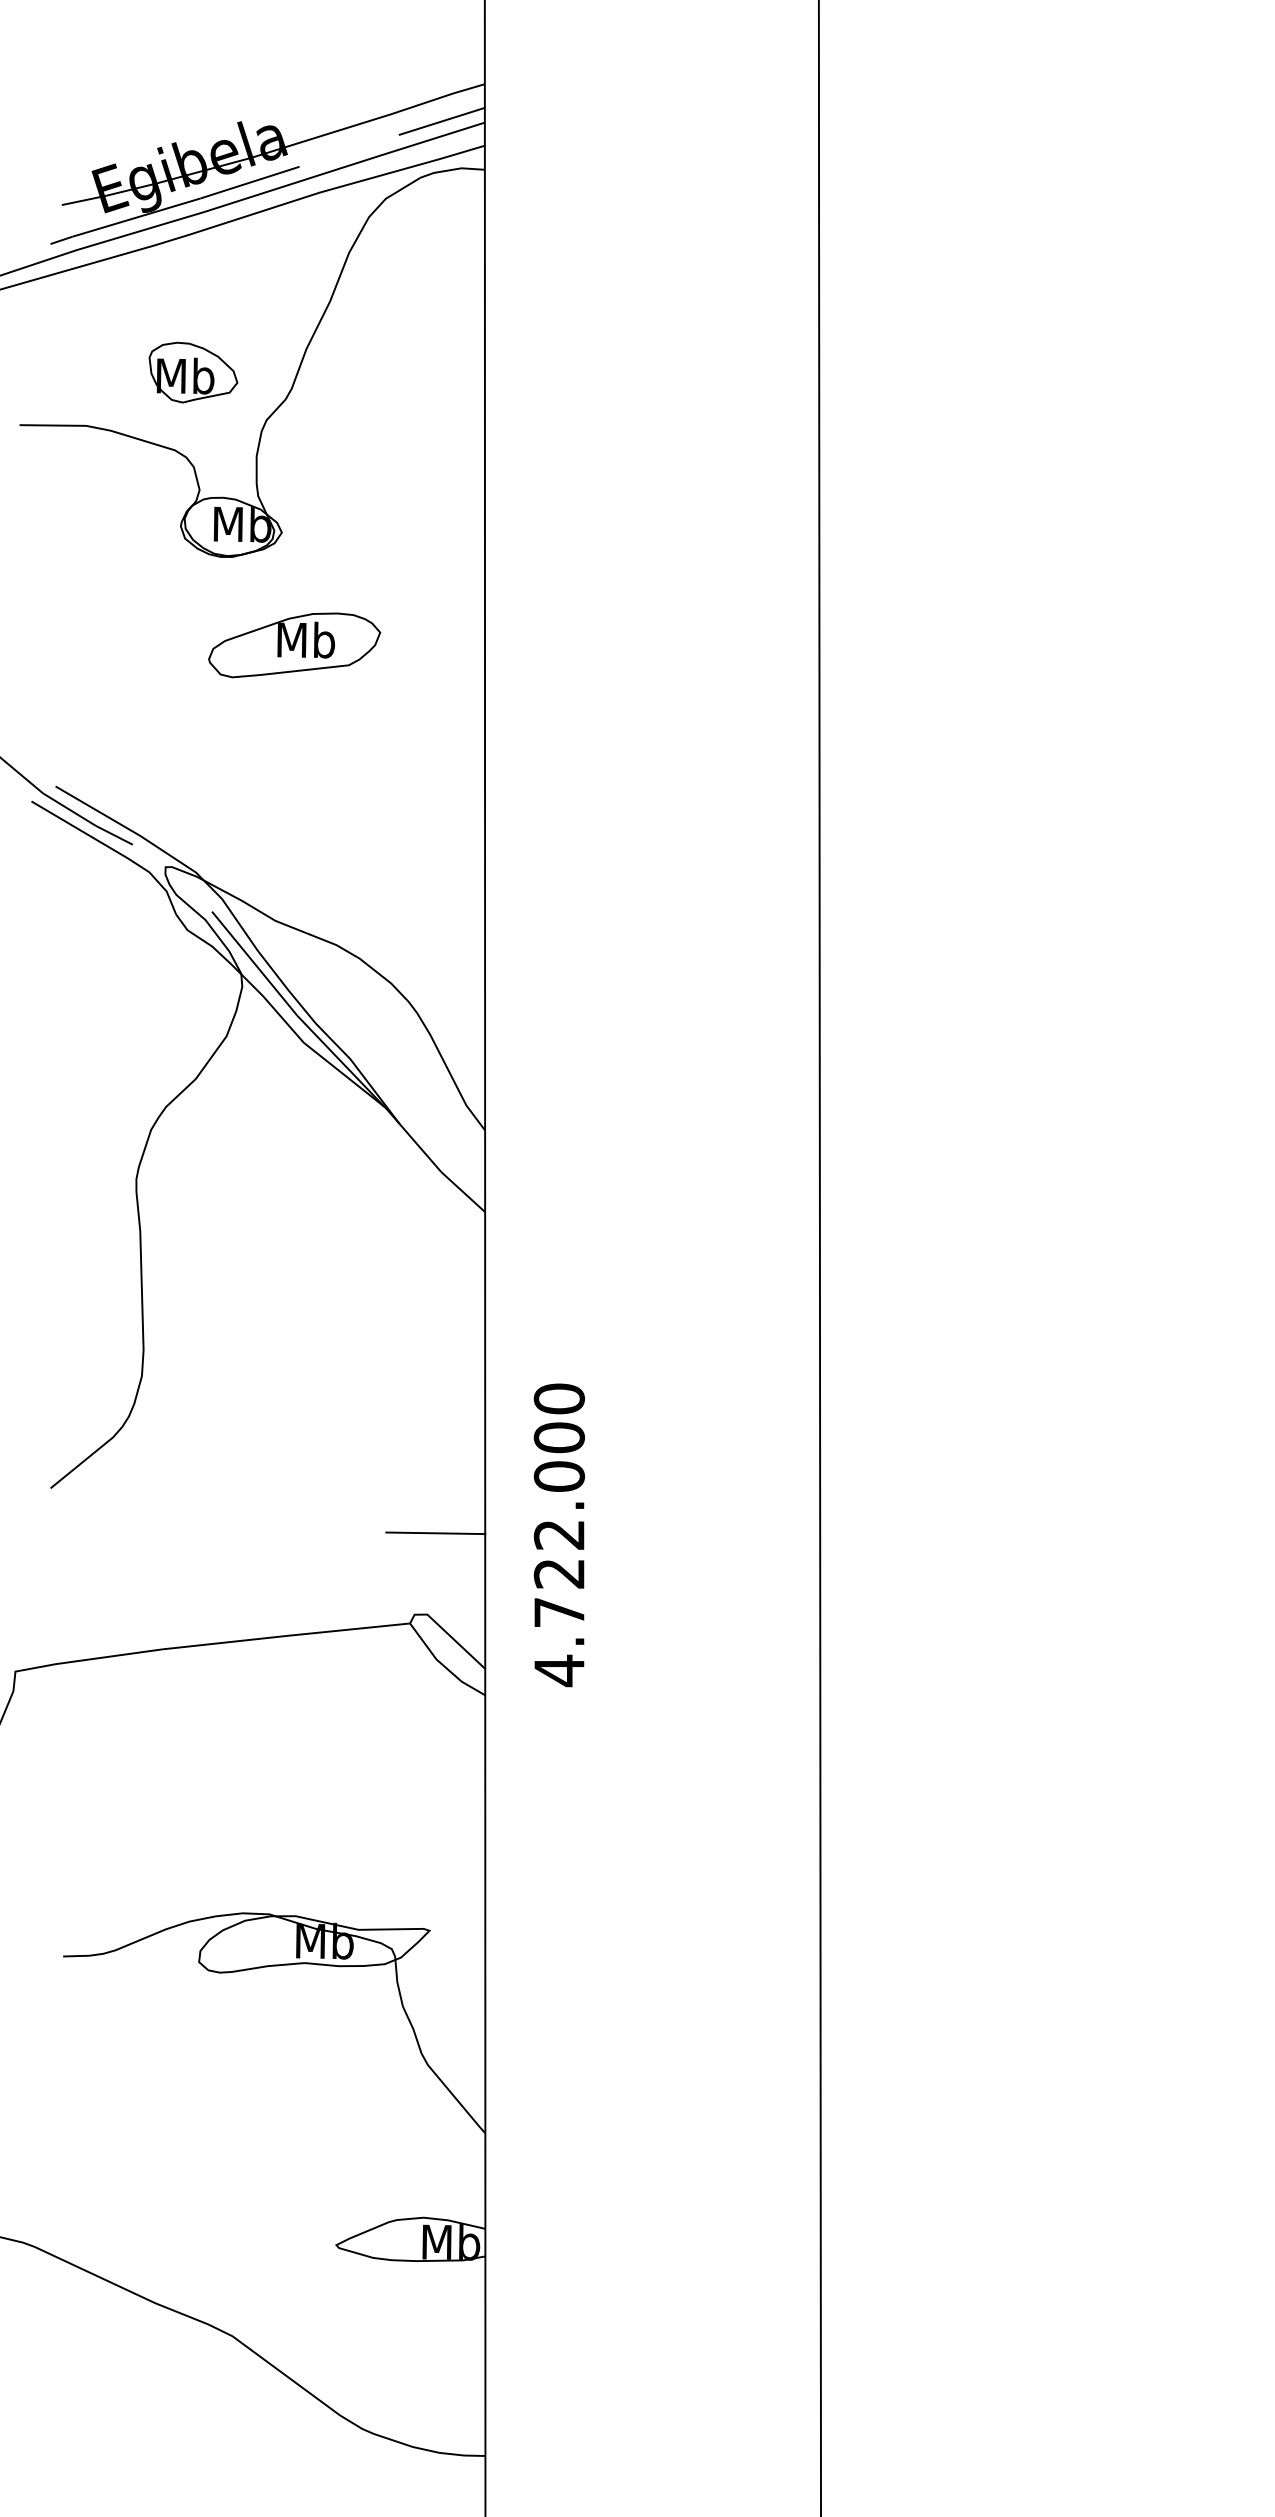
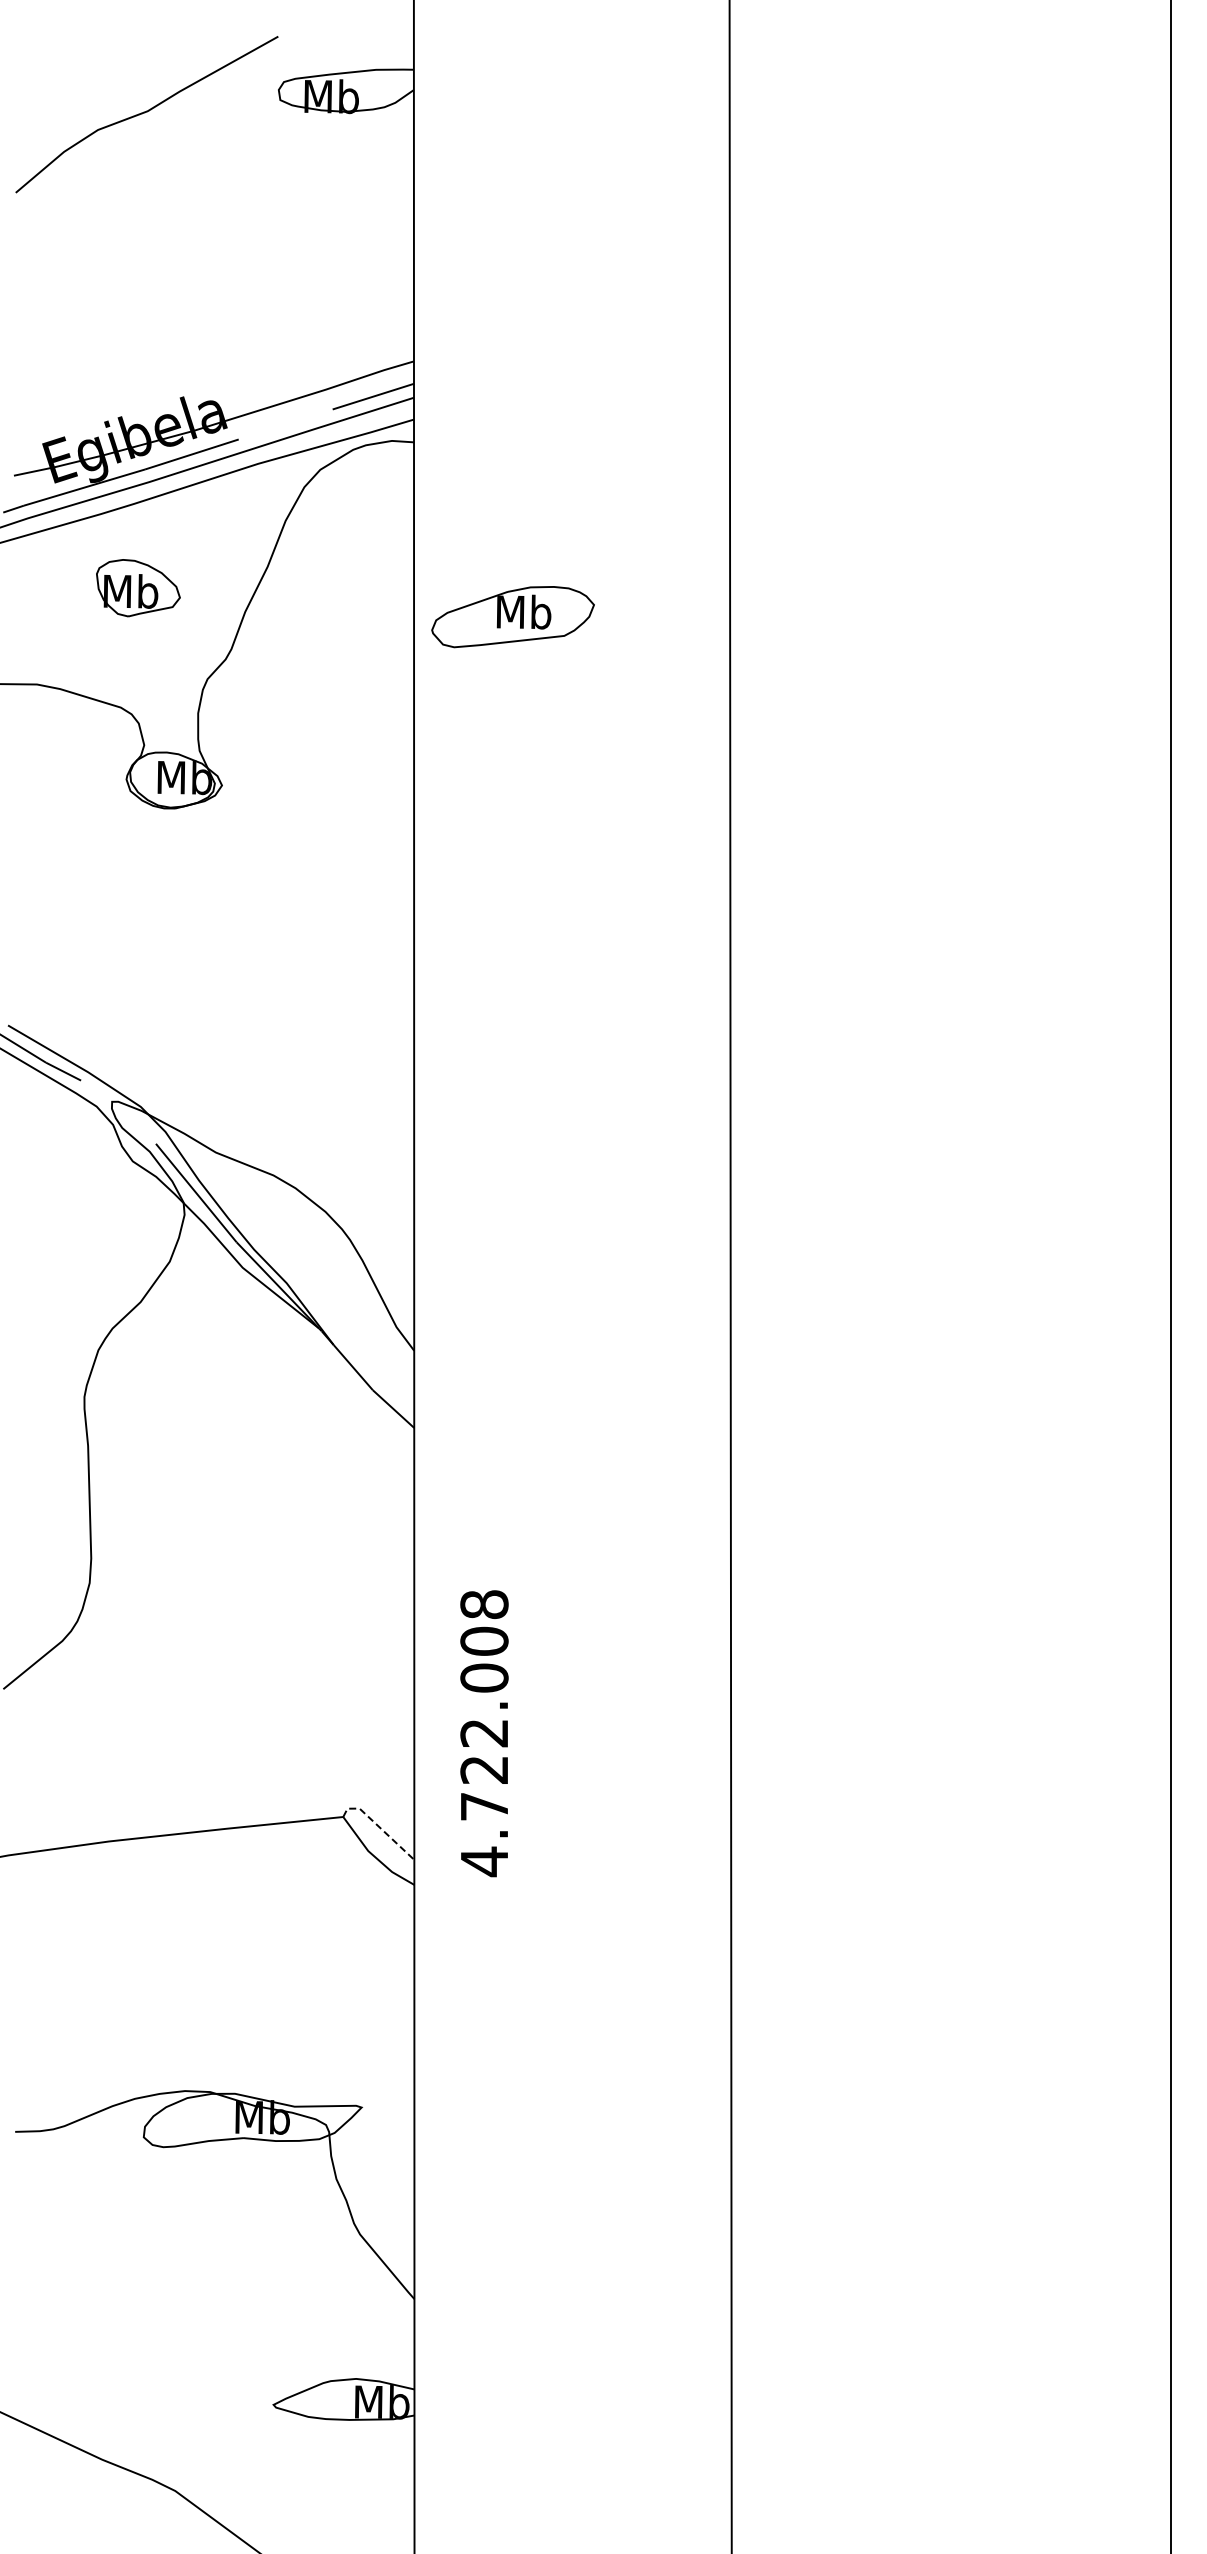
part: (193, 372) -> (138, 588), moved
part: (294, 645) -> (512, 617), moved
text: (559, 1398) -> (484, 1604), 4.722.000 -> 4.722.008
line: (435, 1533) -> (367, 1731), removed
line: (447, 1633) -> (378, 1826), solid -> dashed

